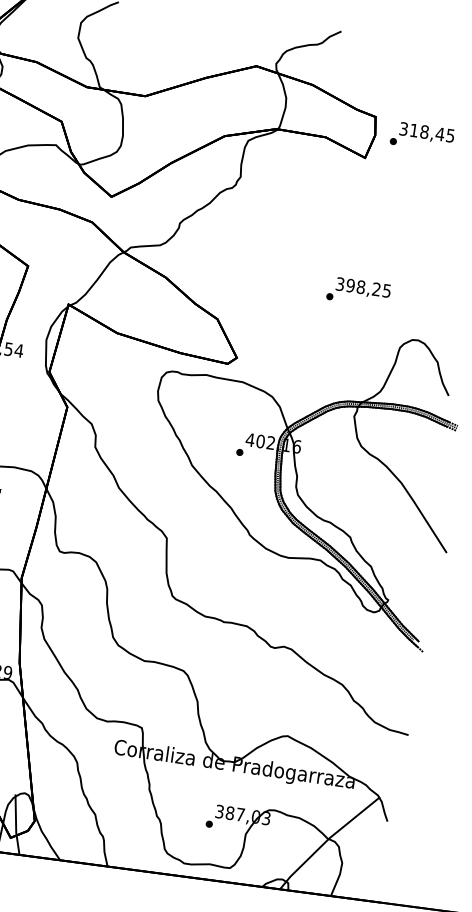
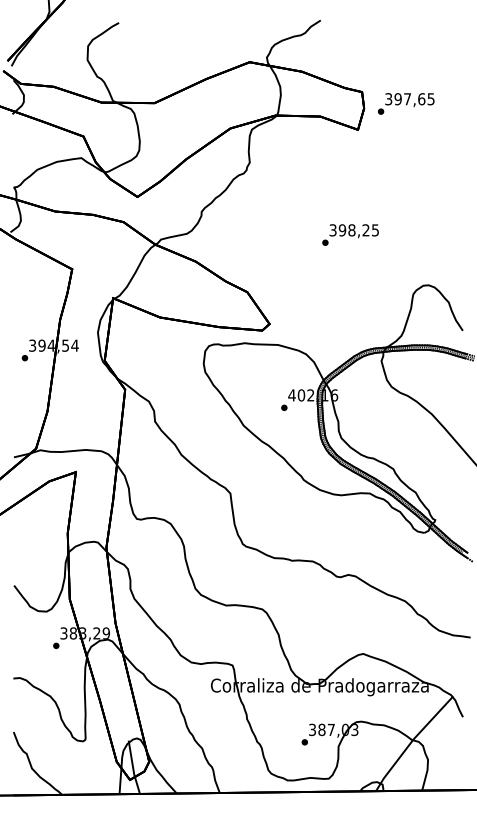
text: (426, 132) -> (409, 99), 318,45 -> 397,65
text: (358, 291) -> (350, 234), moved

